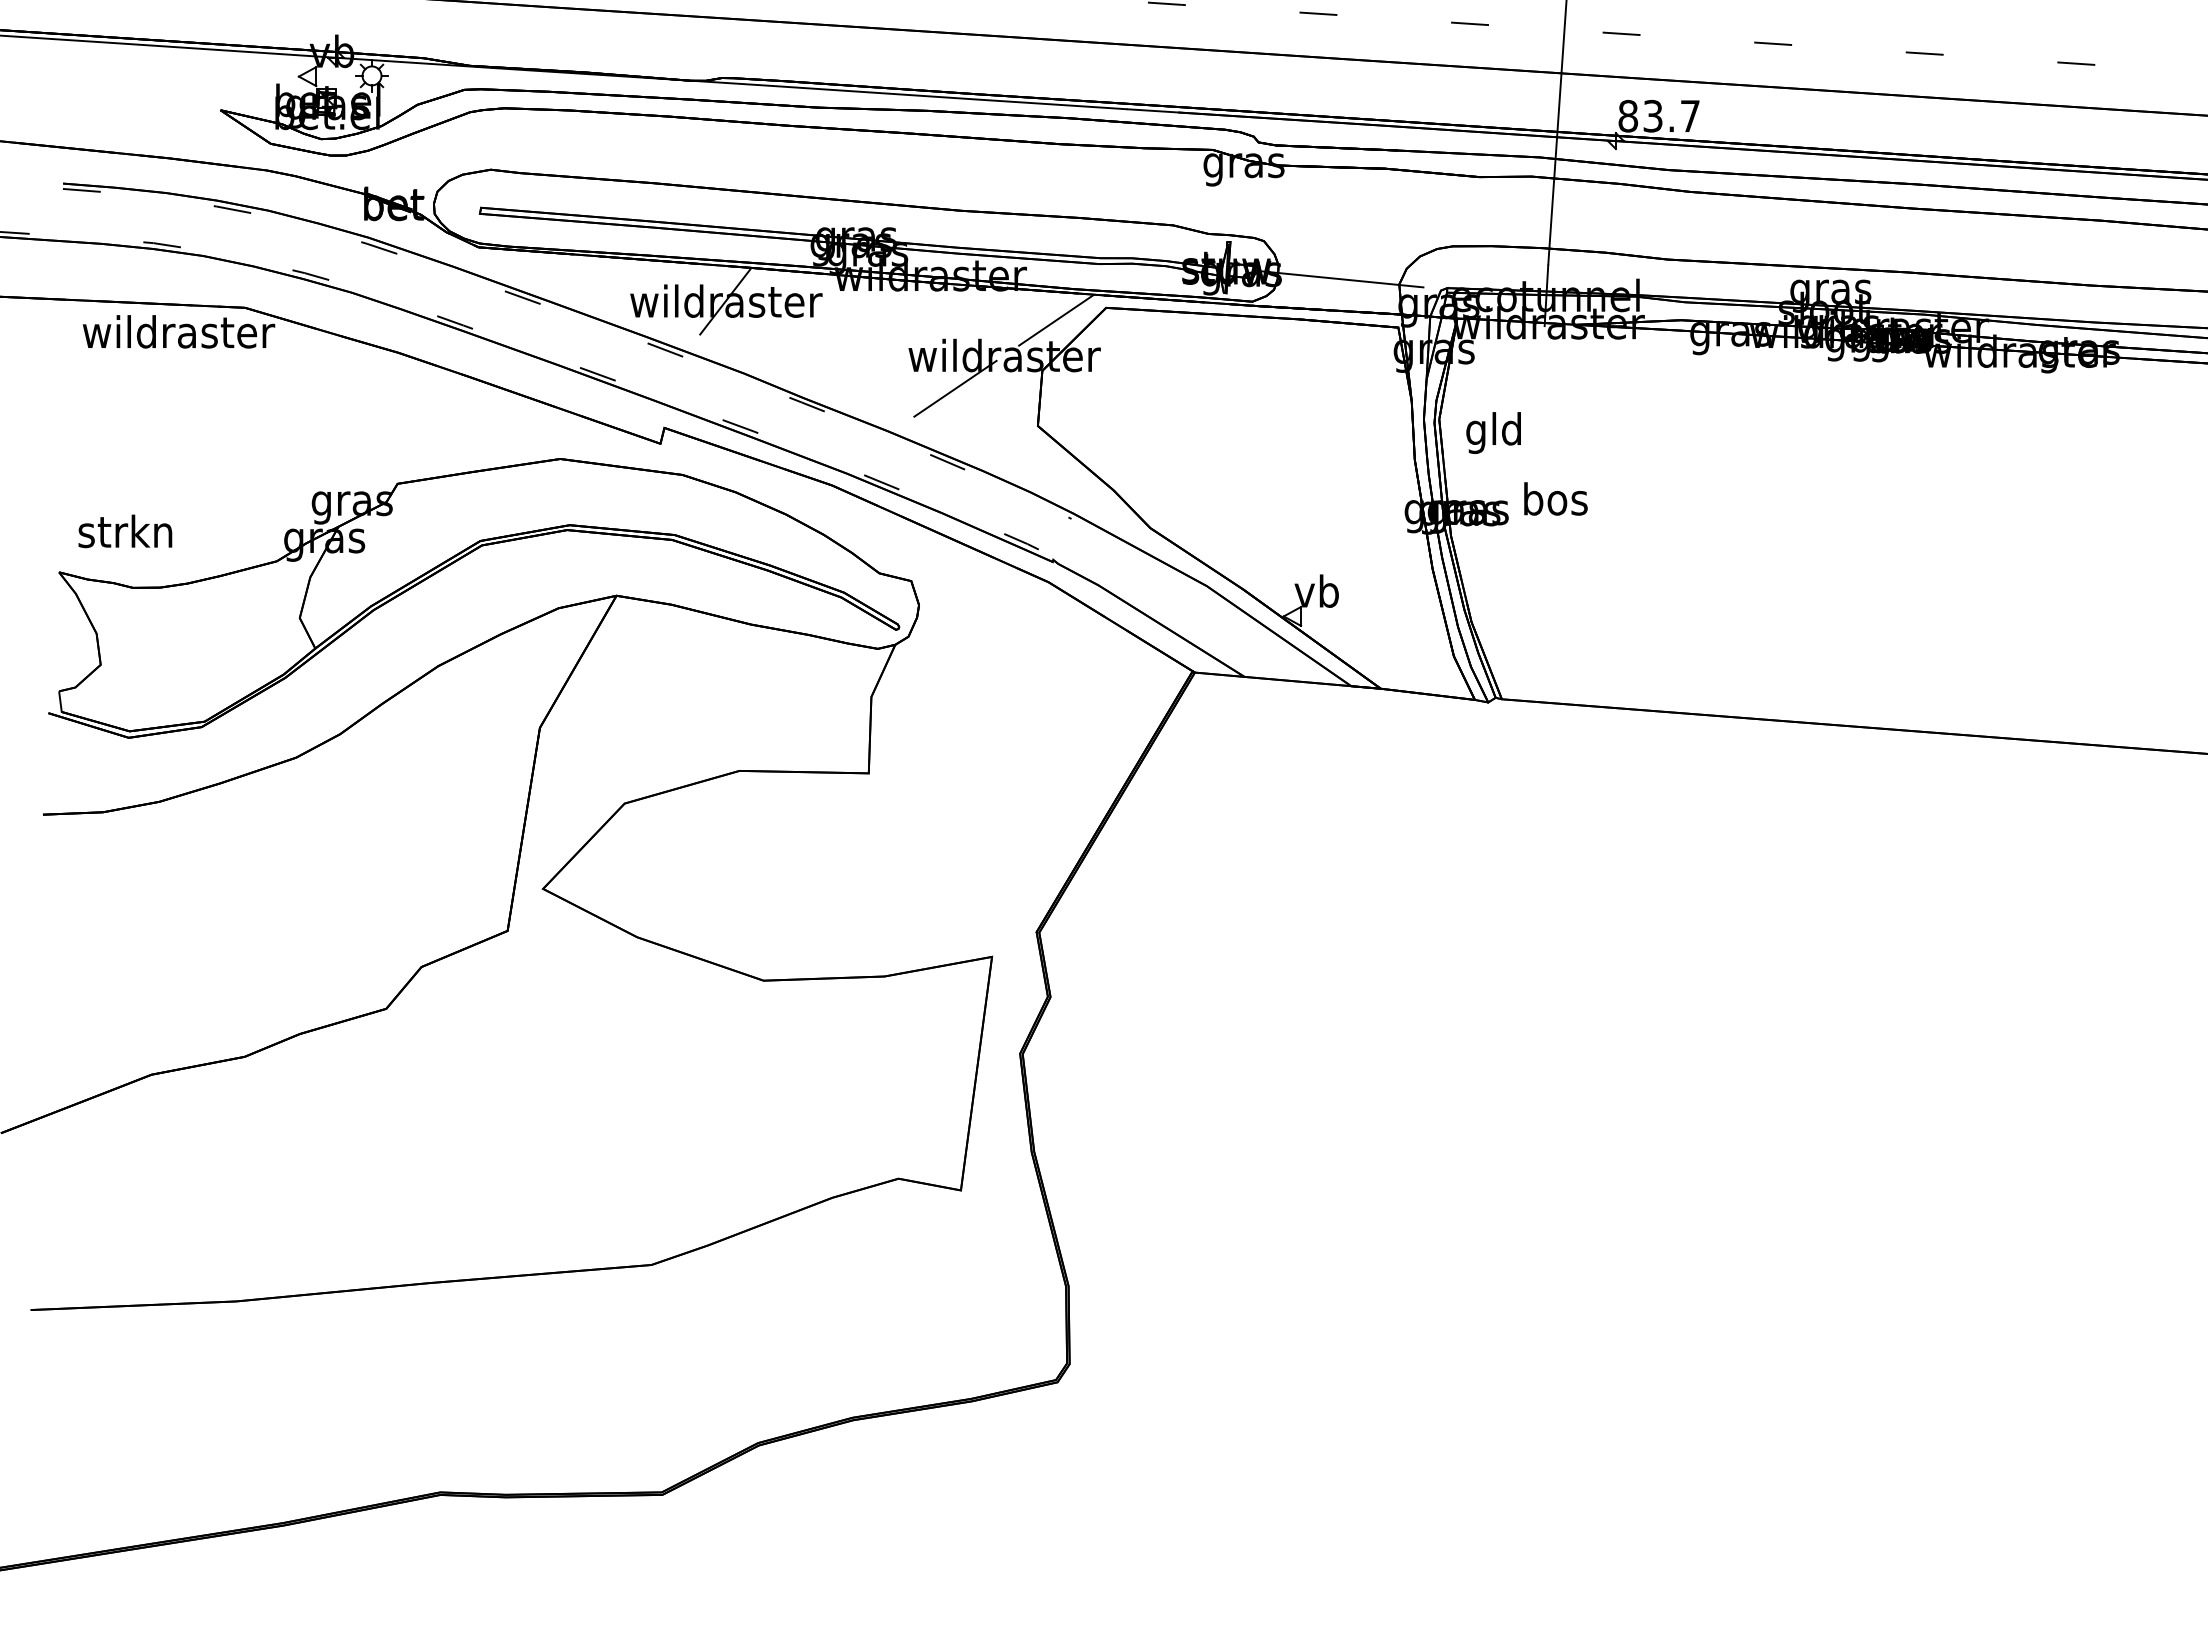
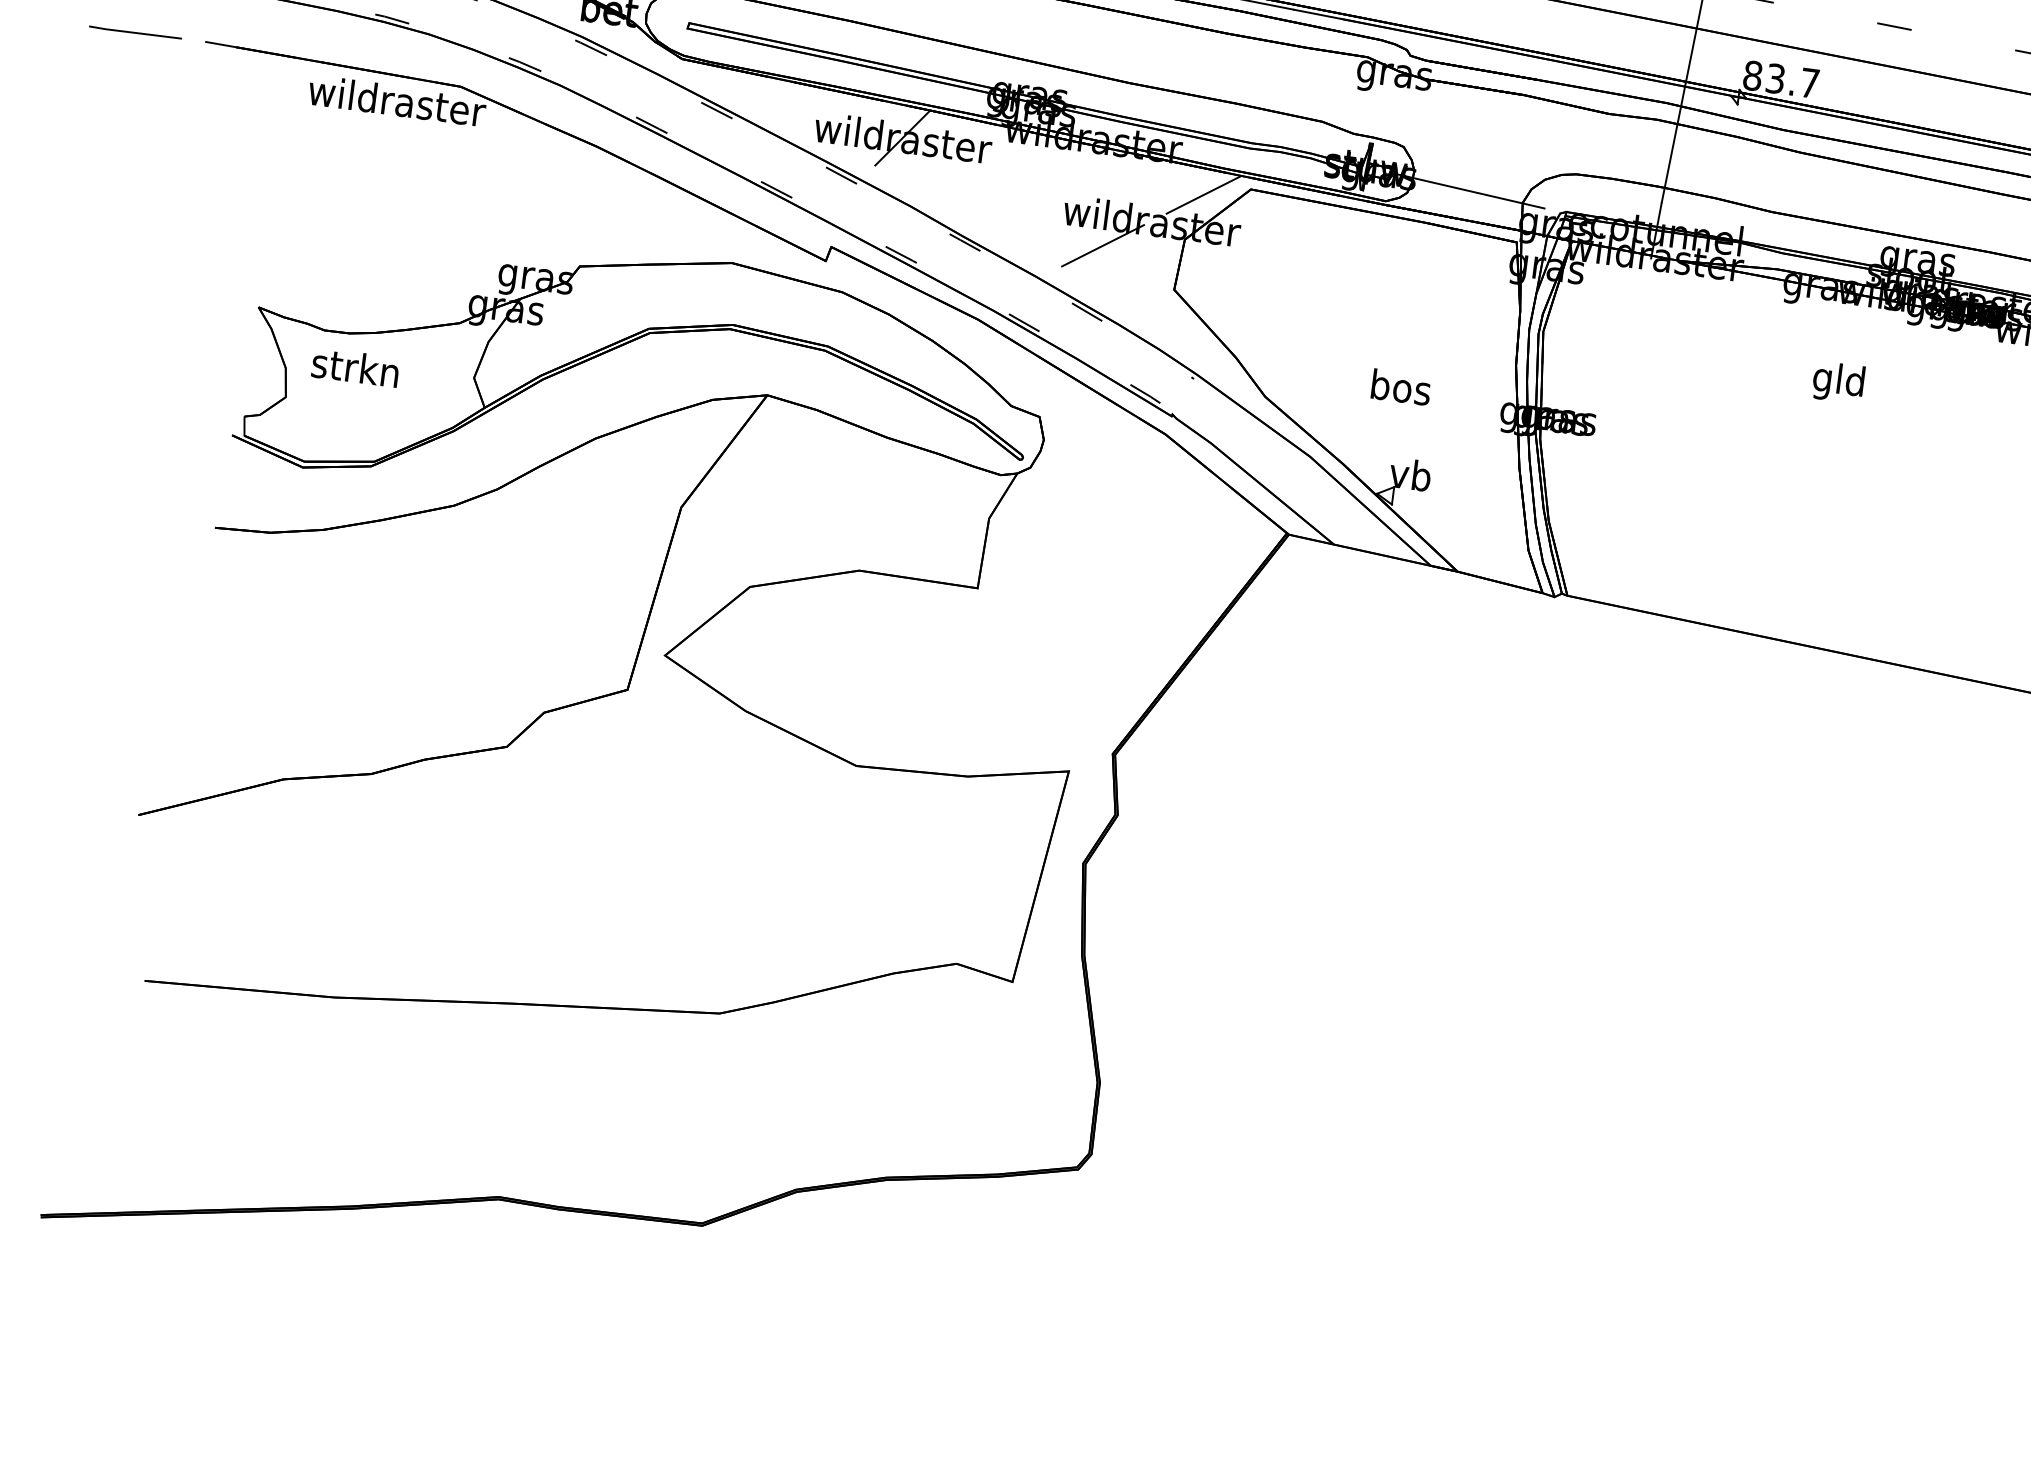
text: (1493, 432) -> (1838, 382), moved
text: (1555, 498) -> (1401, 386), moved
text: (125, 531) -> (355, 367), moved

